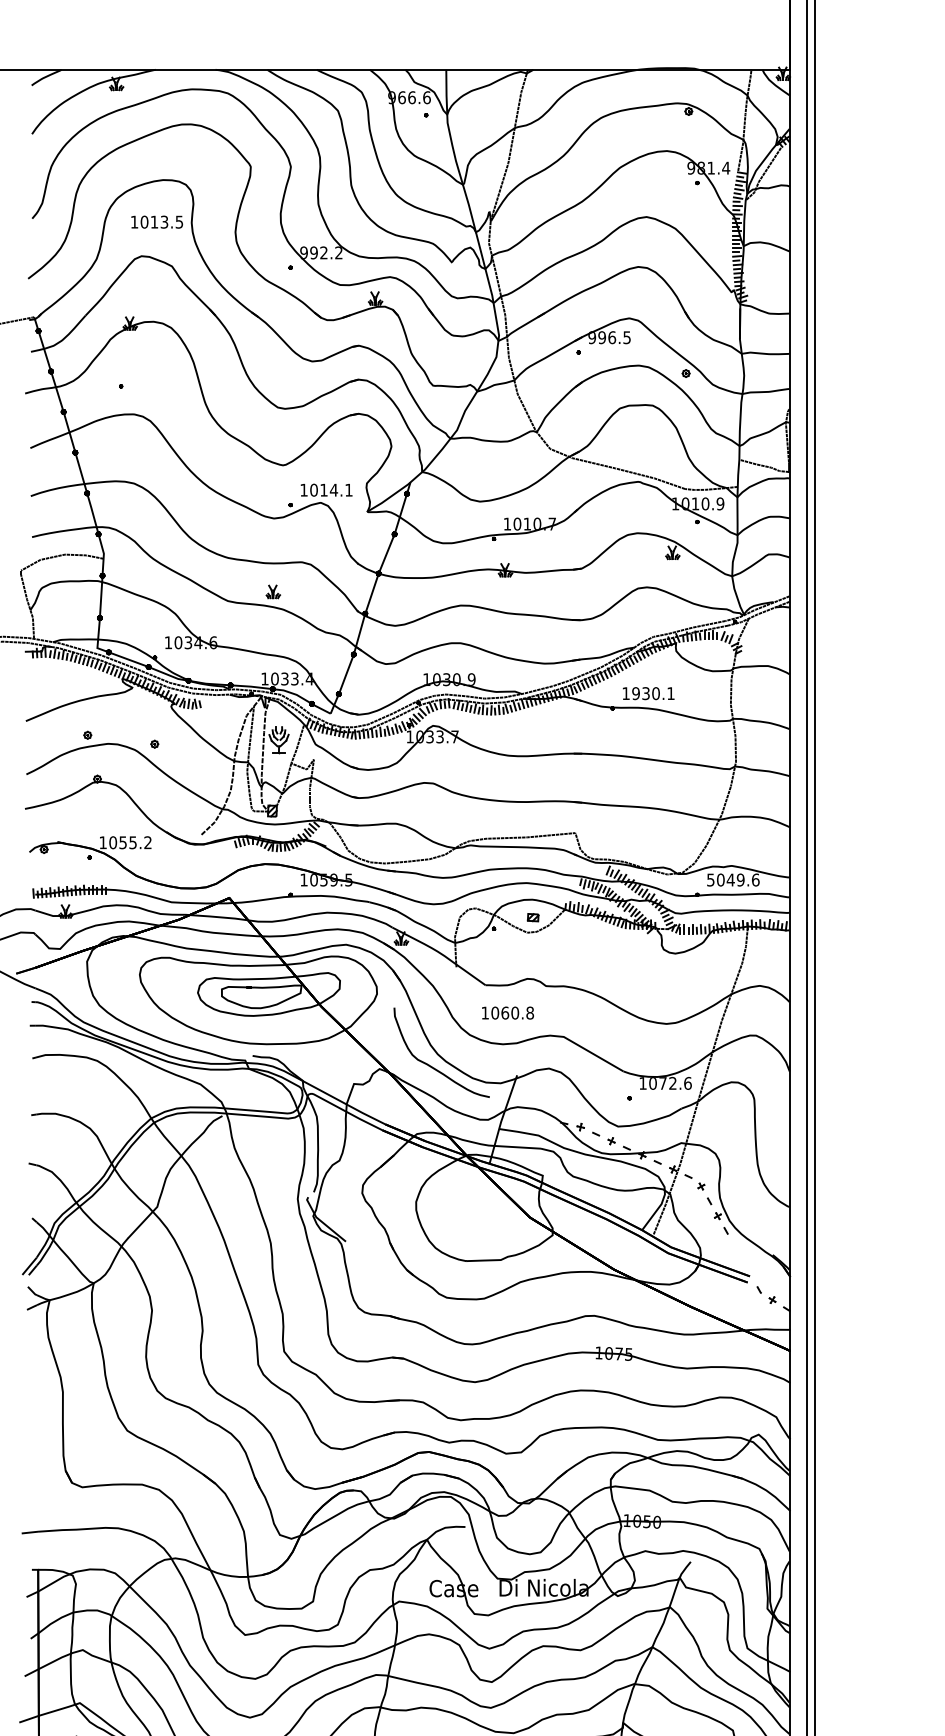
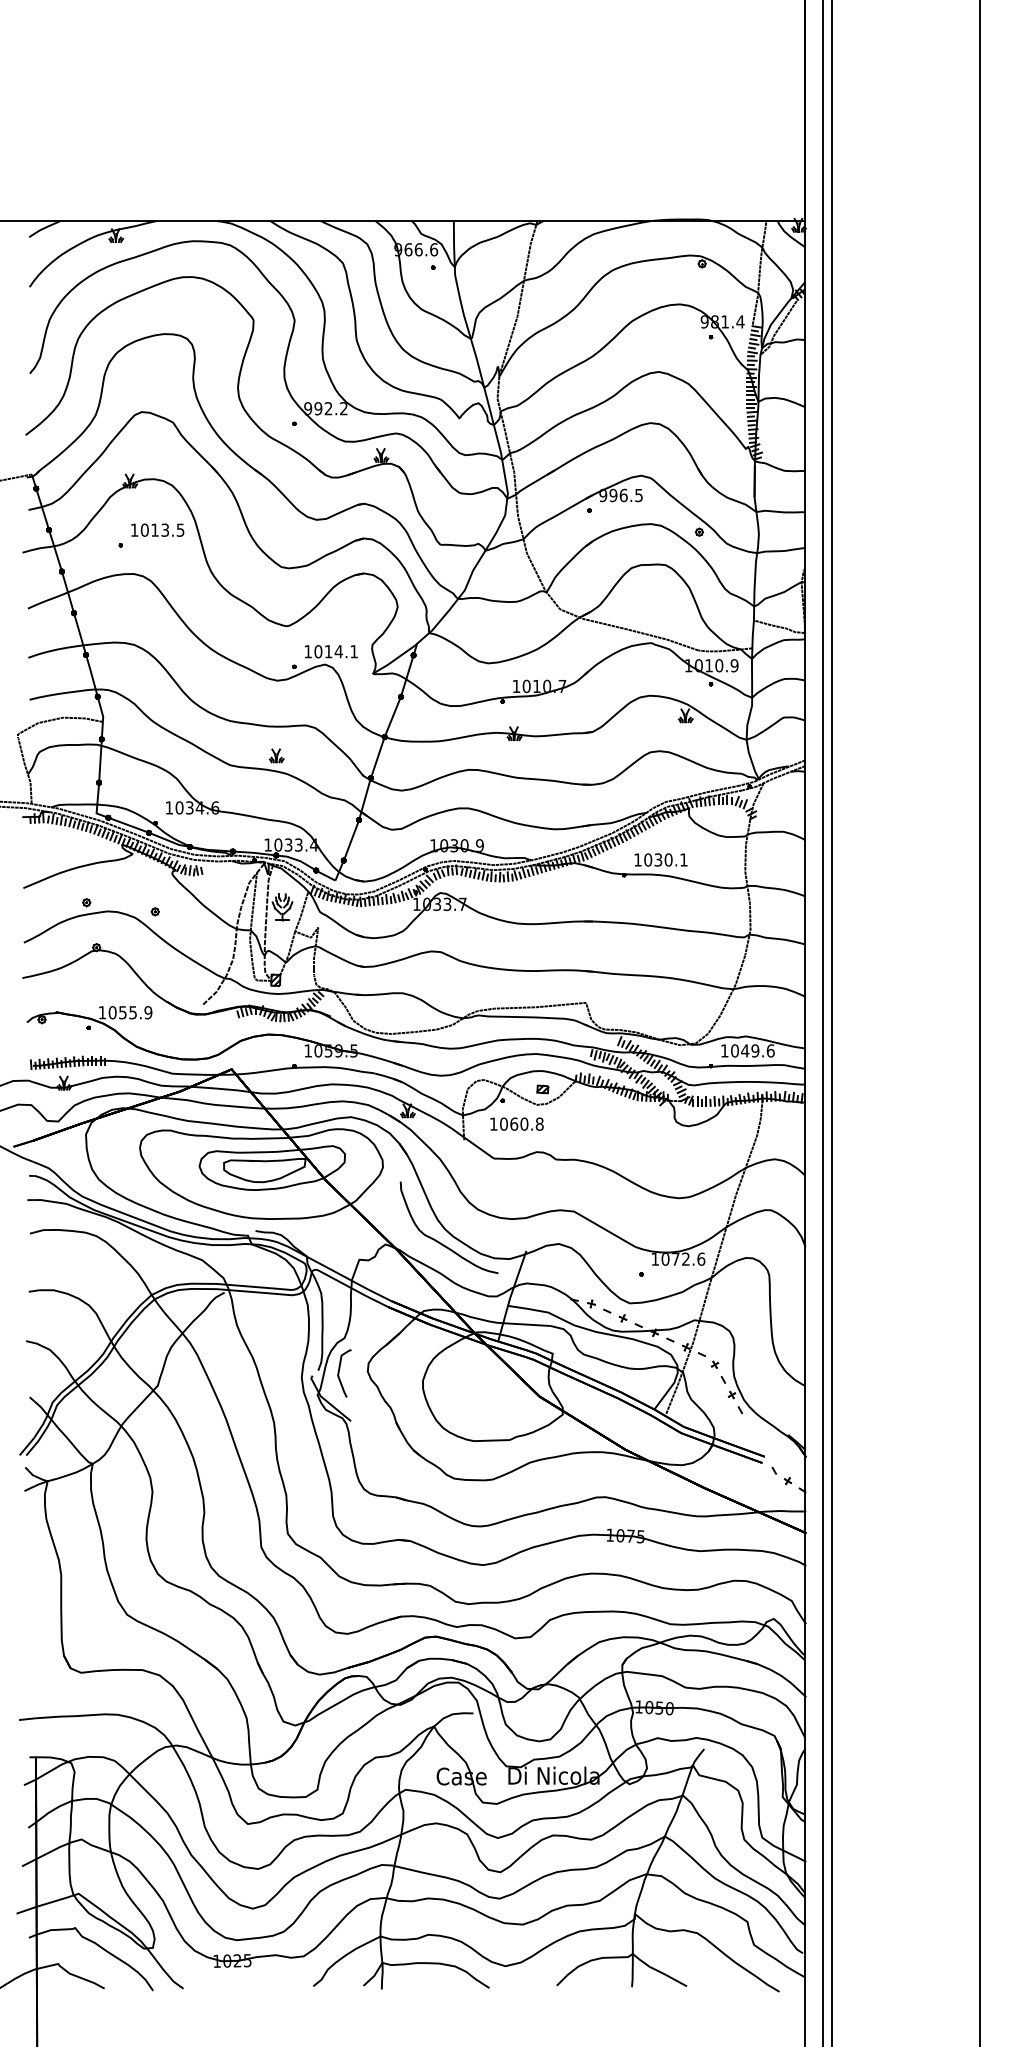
text: (156, 221) -> (157, 529), moved
text: (635, 693) -> (647, 859), 1930.1 -> 1030.1
text: (148, 842) -> (148, 1012), 1055.2 -> 1055.9
text: (710, 879) -> (724, 1050), 5049.6 -> 1049.6
text: (507, 1012) -> (516, 1123), moved
curve: (334, 1195) -> (339, 1373), added

